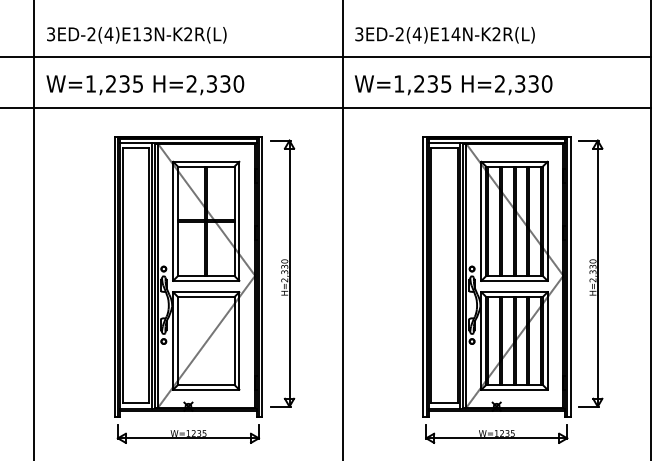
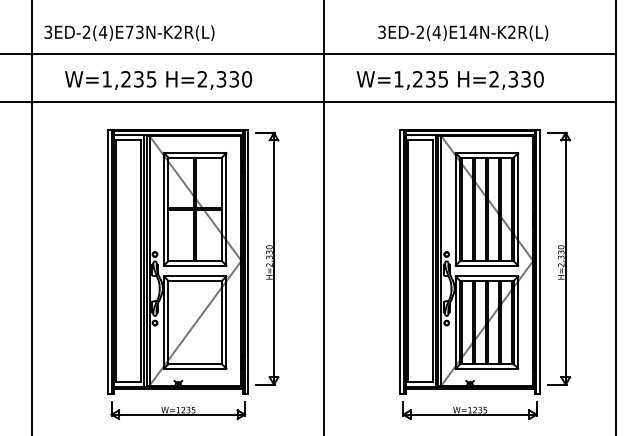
text: (136, 33) -> (129, 31), 3ED-2(4)E13N-K2R(L) -> 3ED-2(4)E73N-K2R(L)
text: (445, 35) -> (463, 33), moved
text: (145, 85) -> (158, 80), moved
text: (452, 85) -> (449, 80), moved

